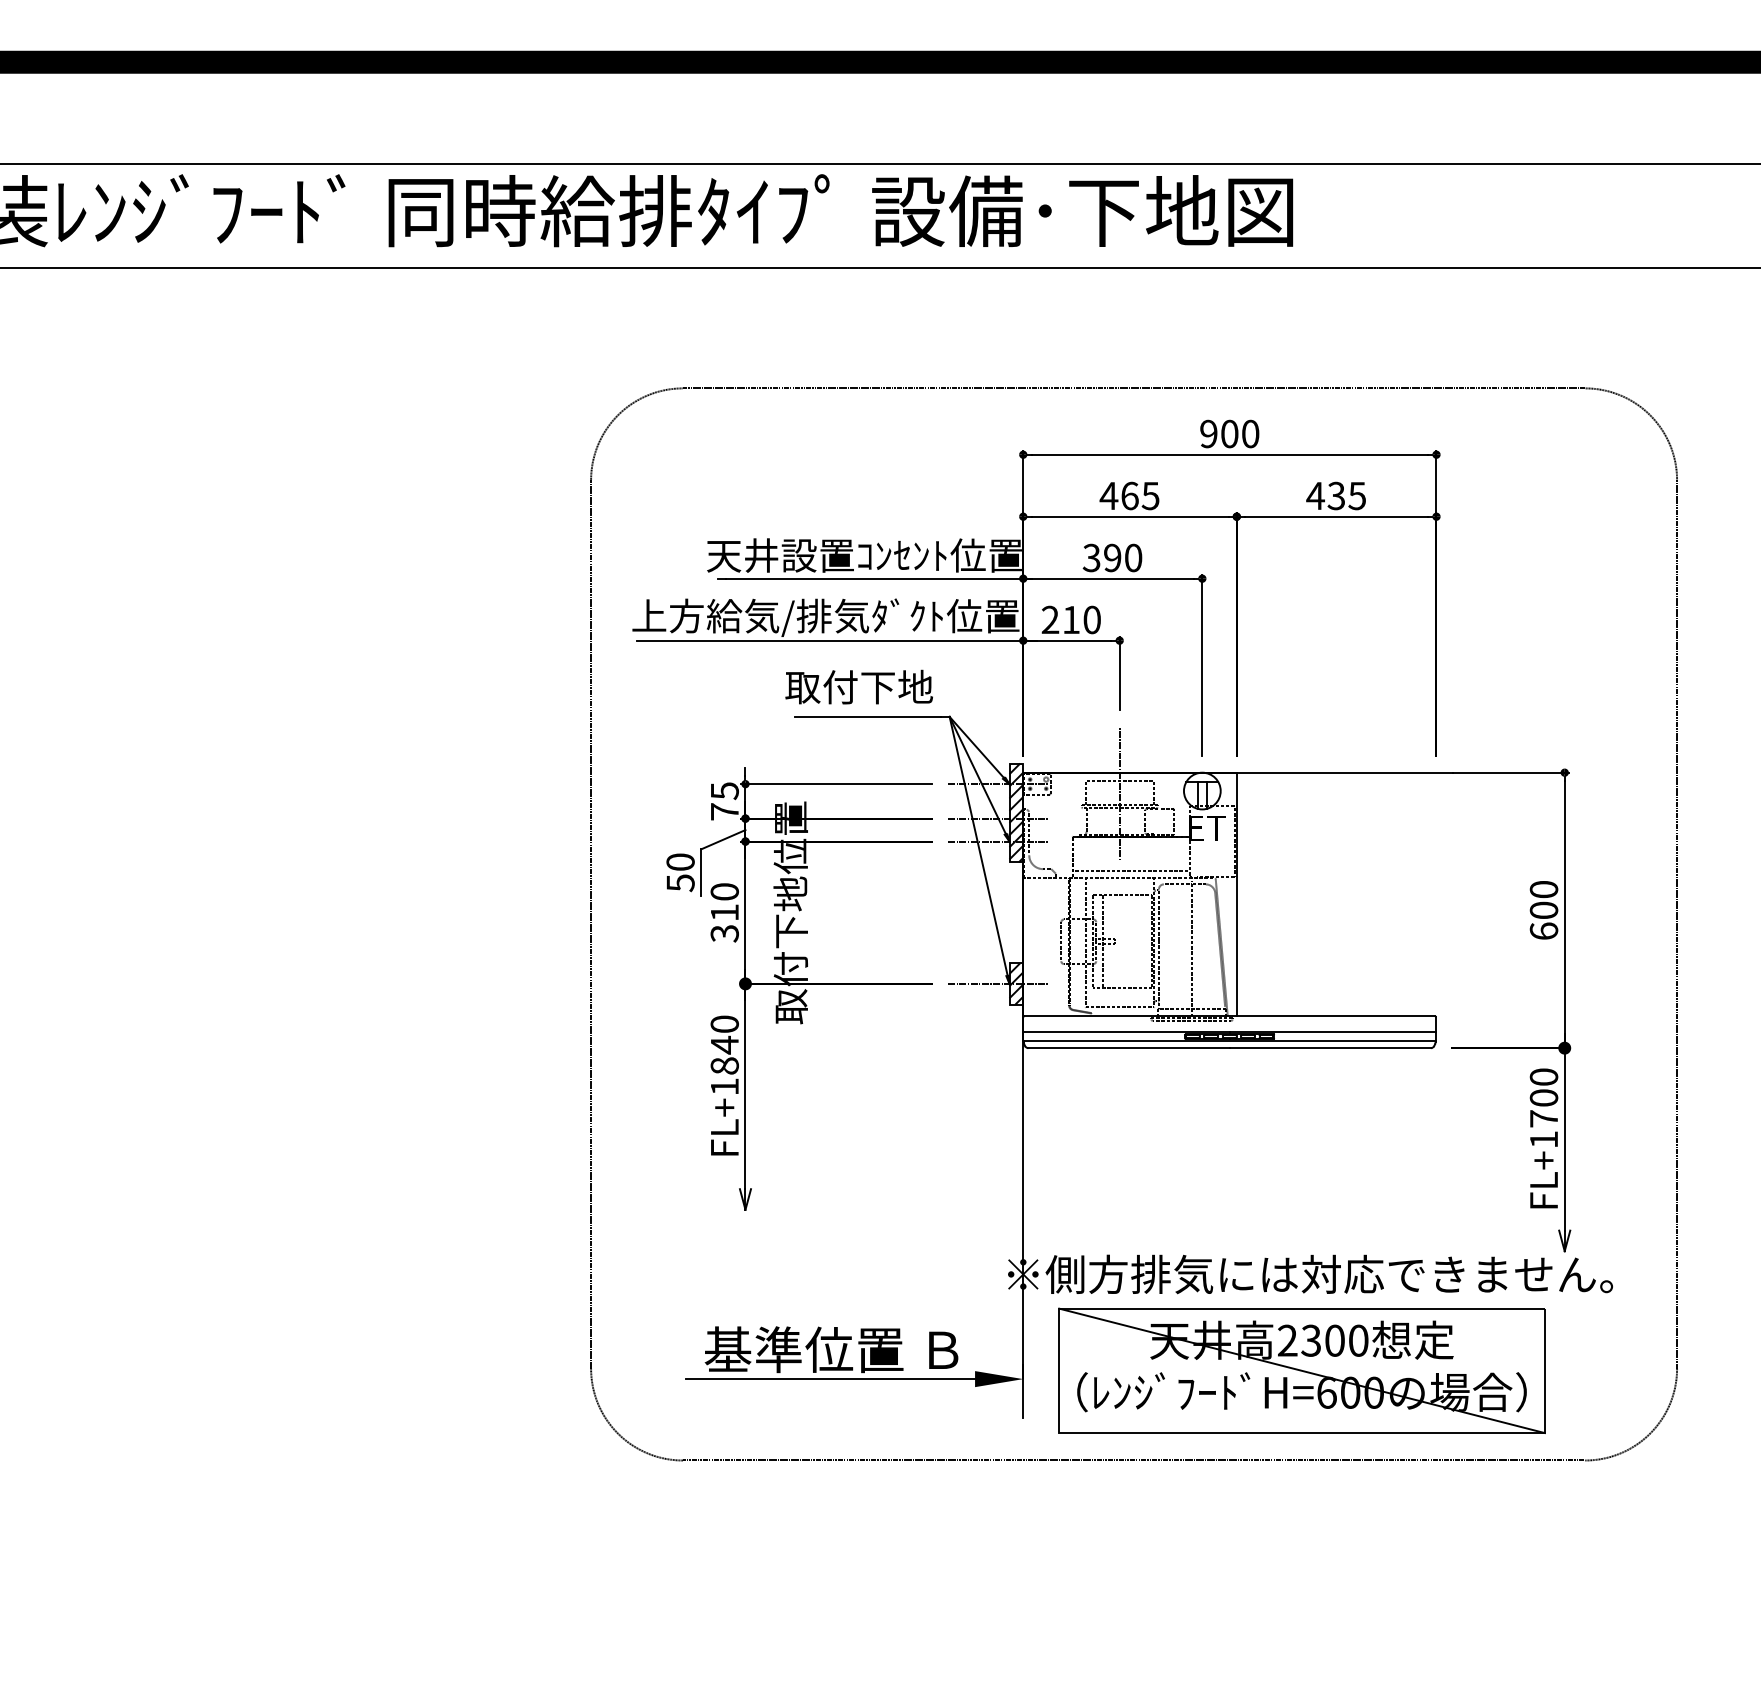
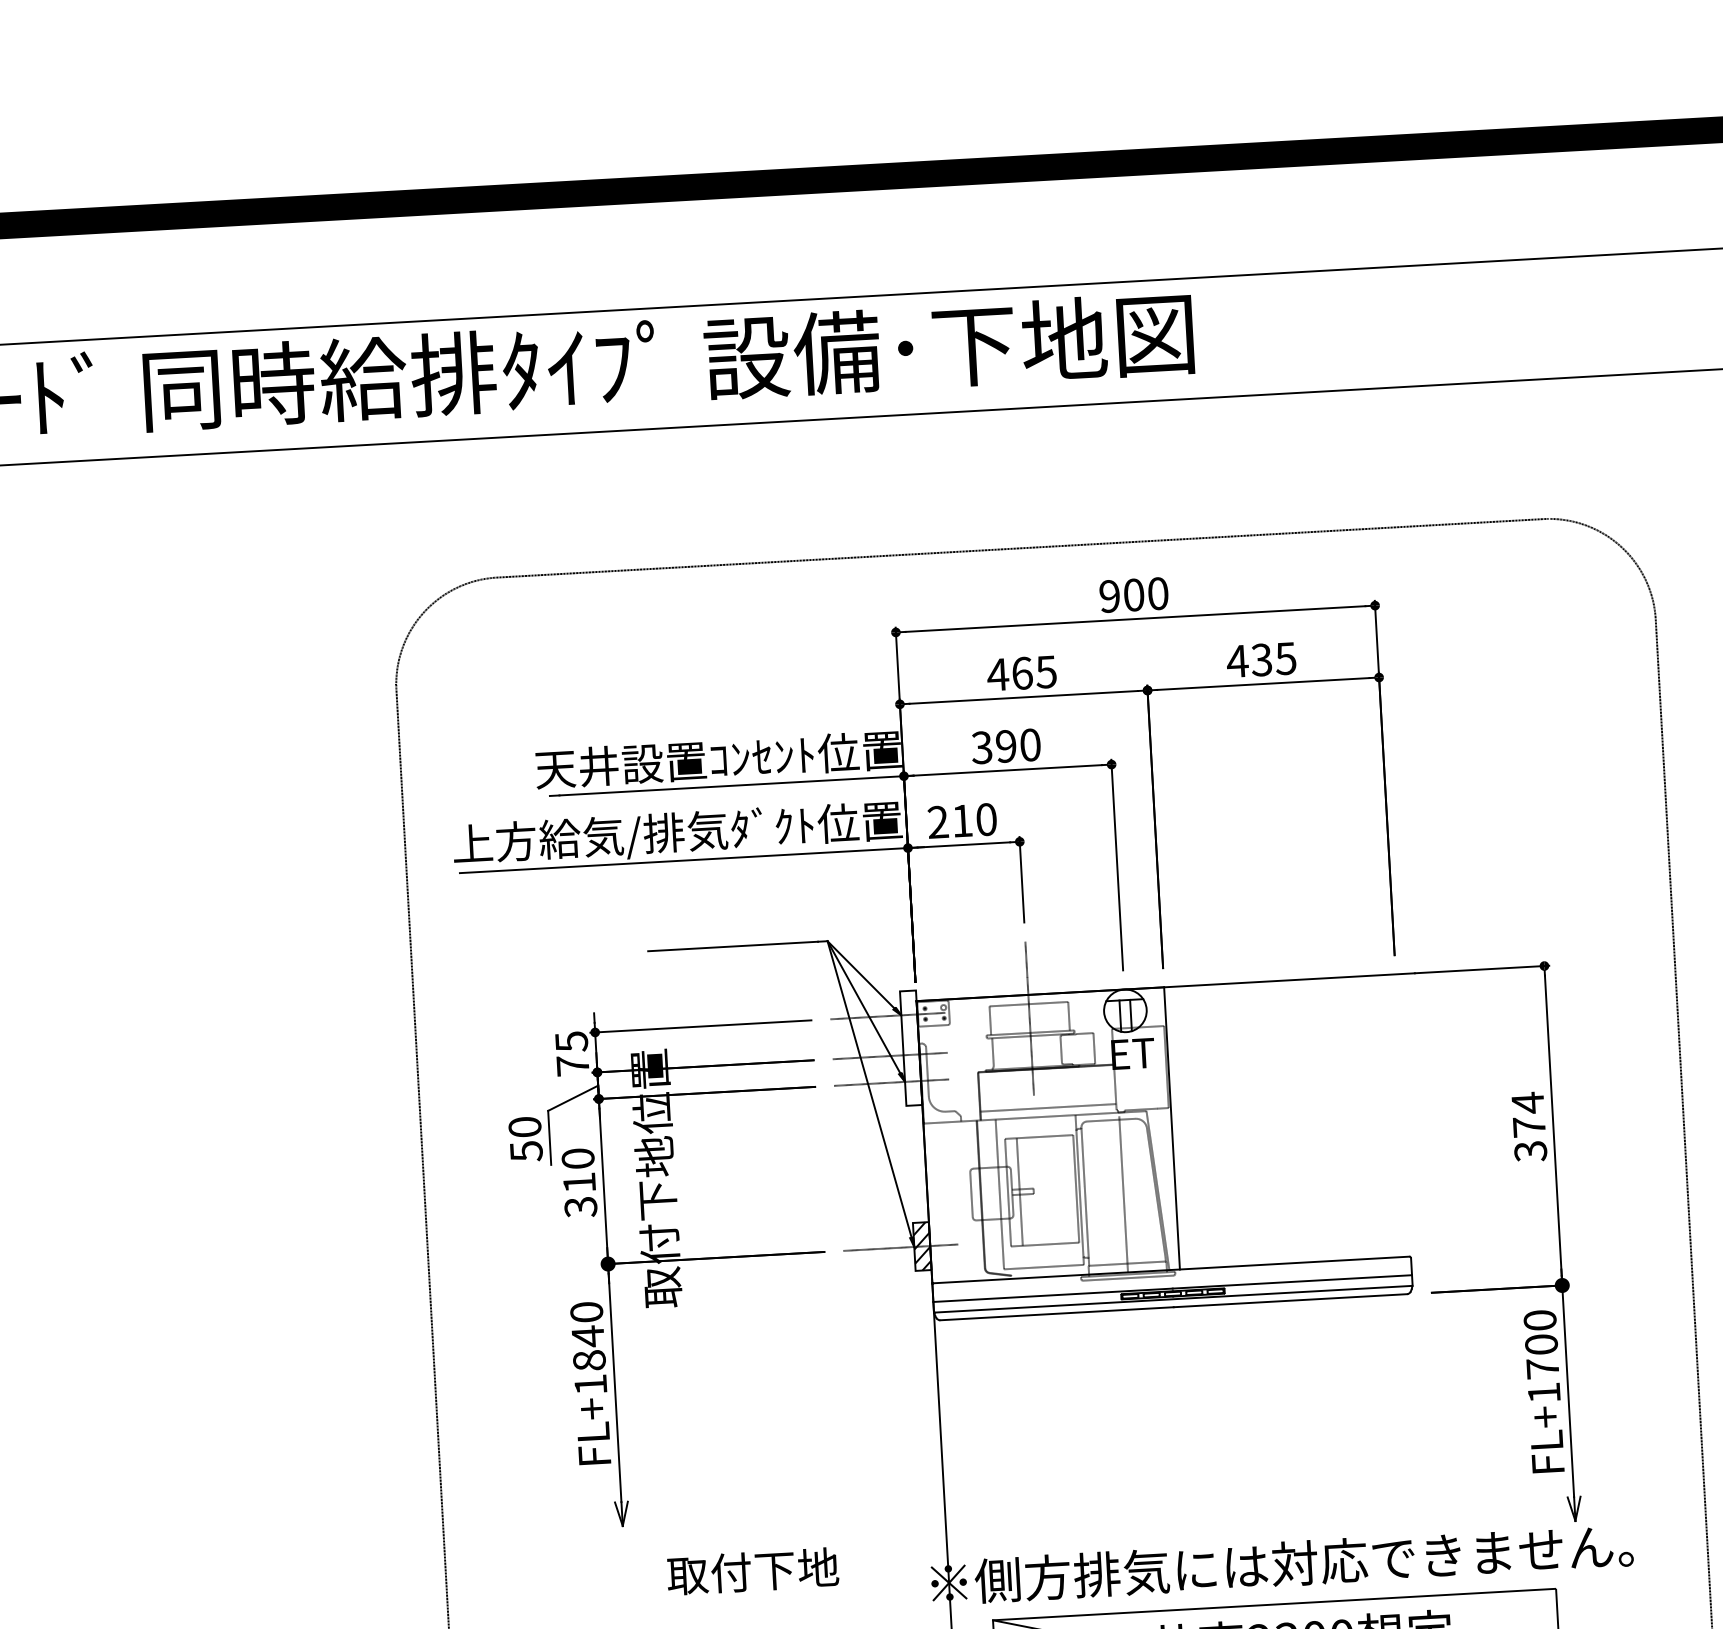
text: (858, 686) -> (752, 1570), moved
hatch: (1016, 812) -> (911, 1047), removed
text: (1543, 910) -> (1528, 1127), 600 -> 374

